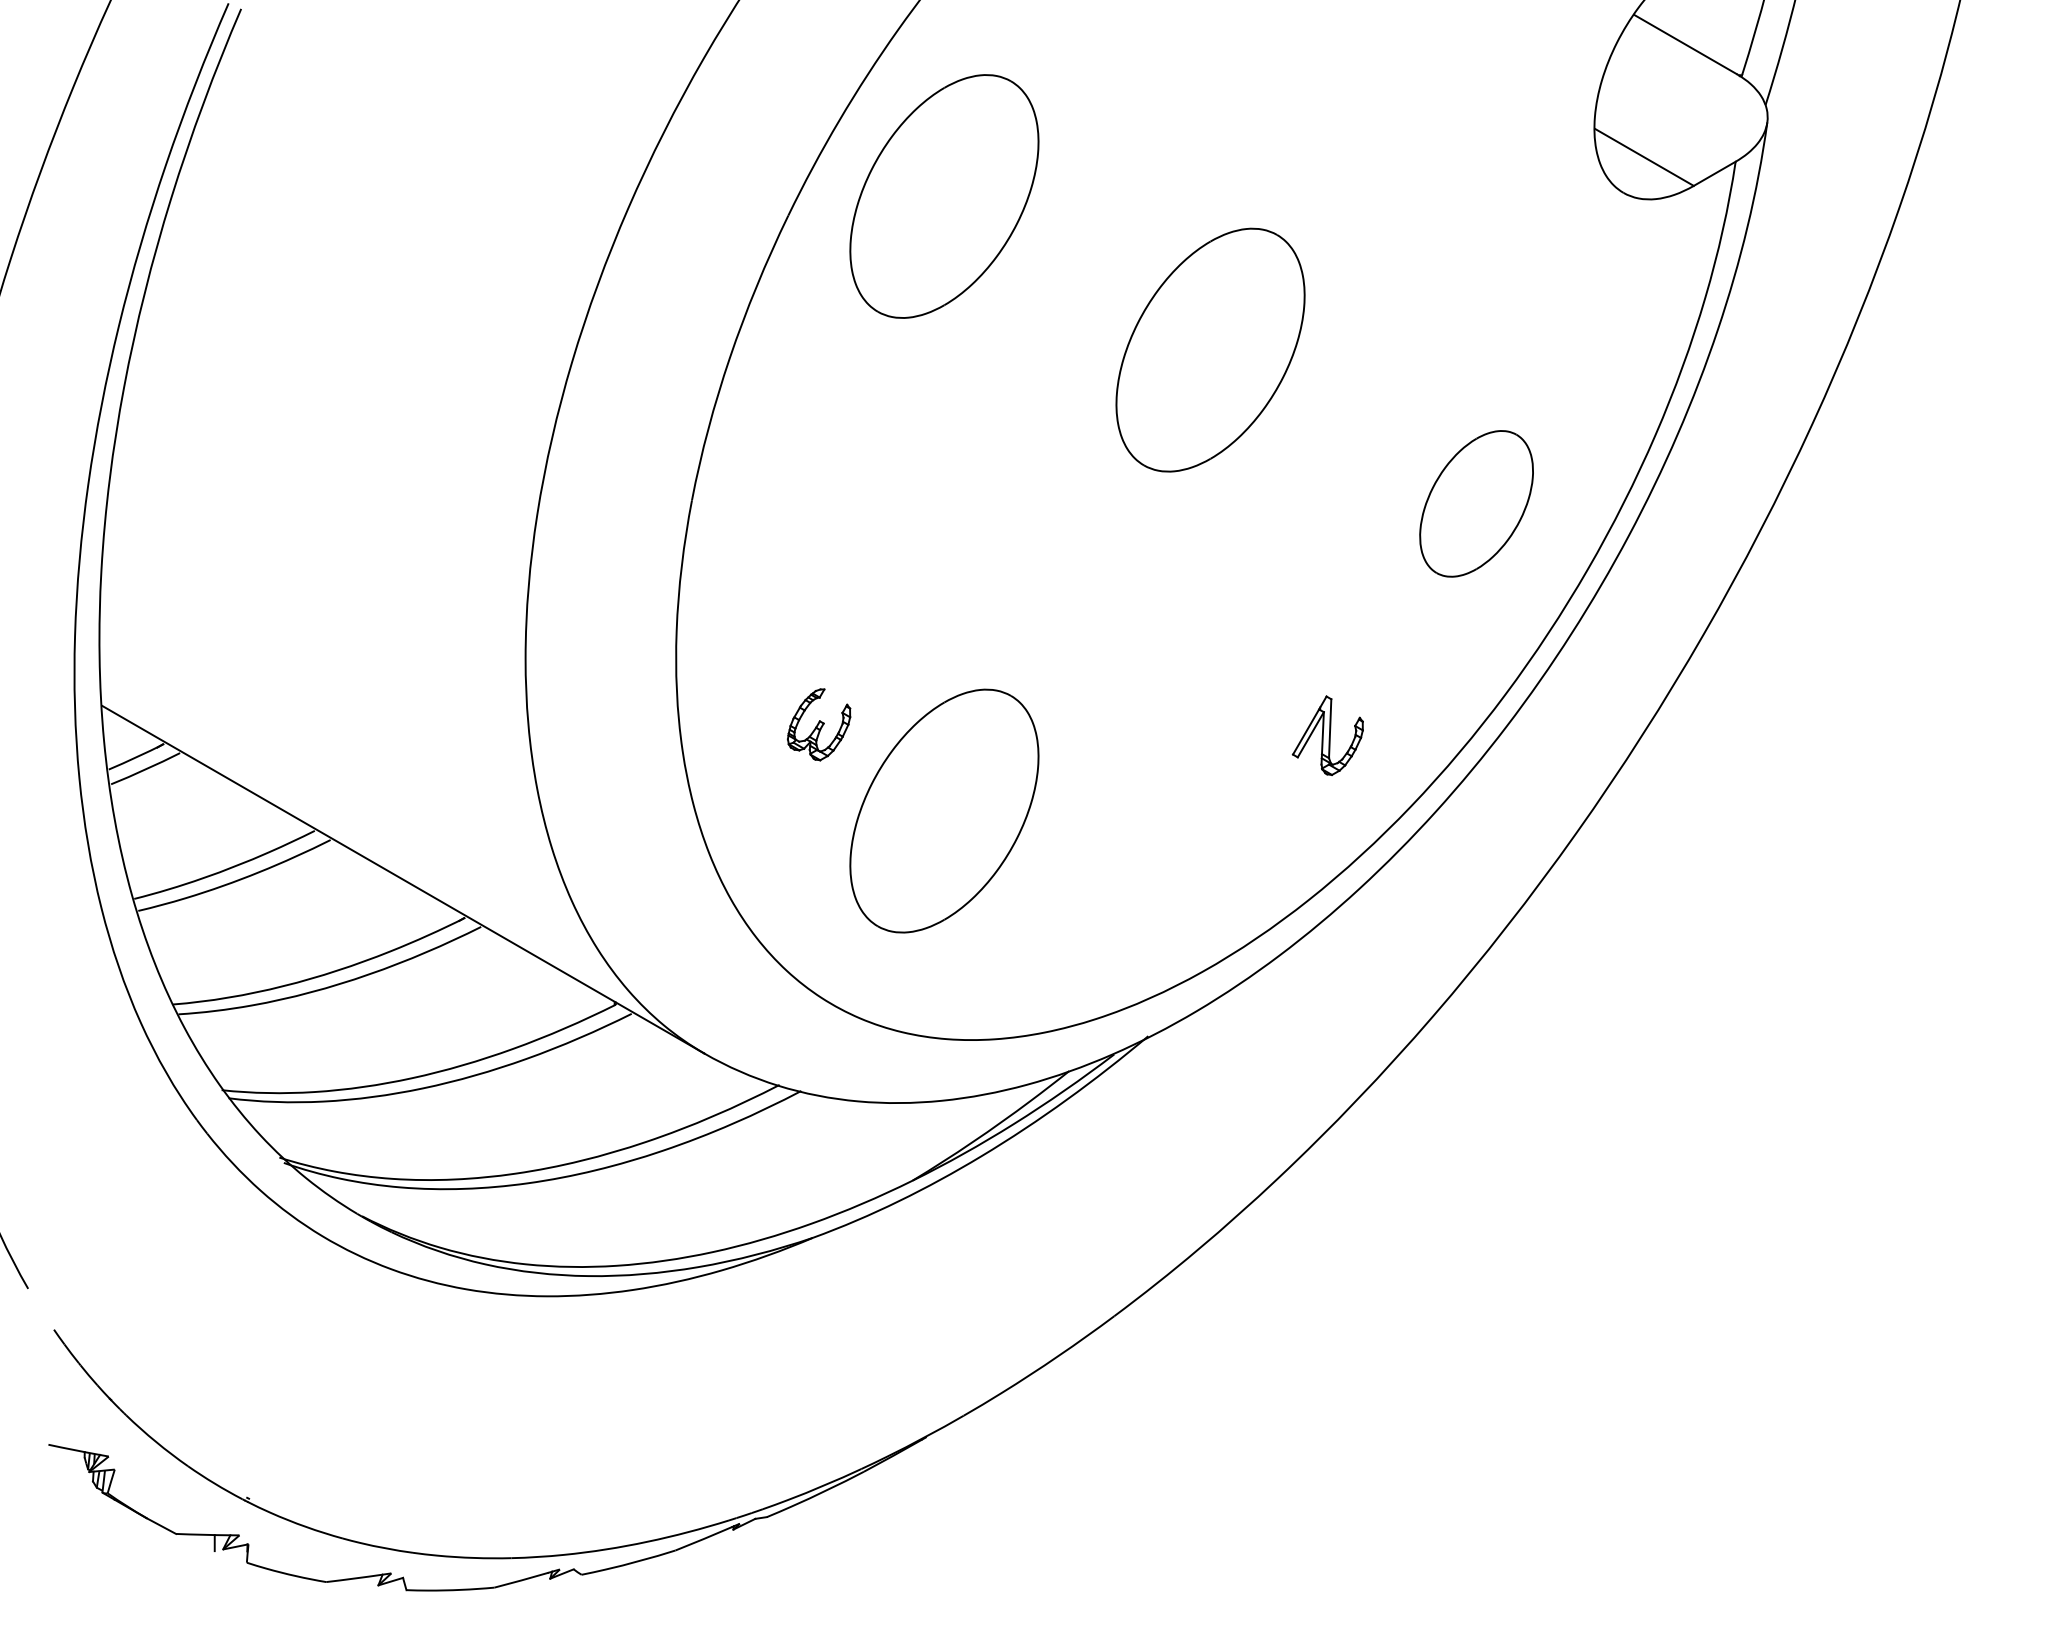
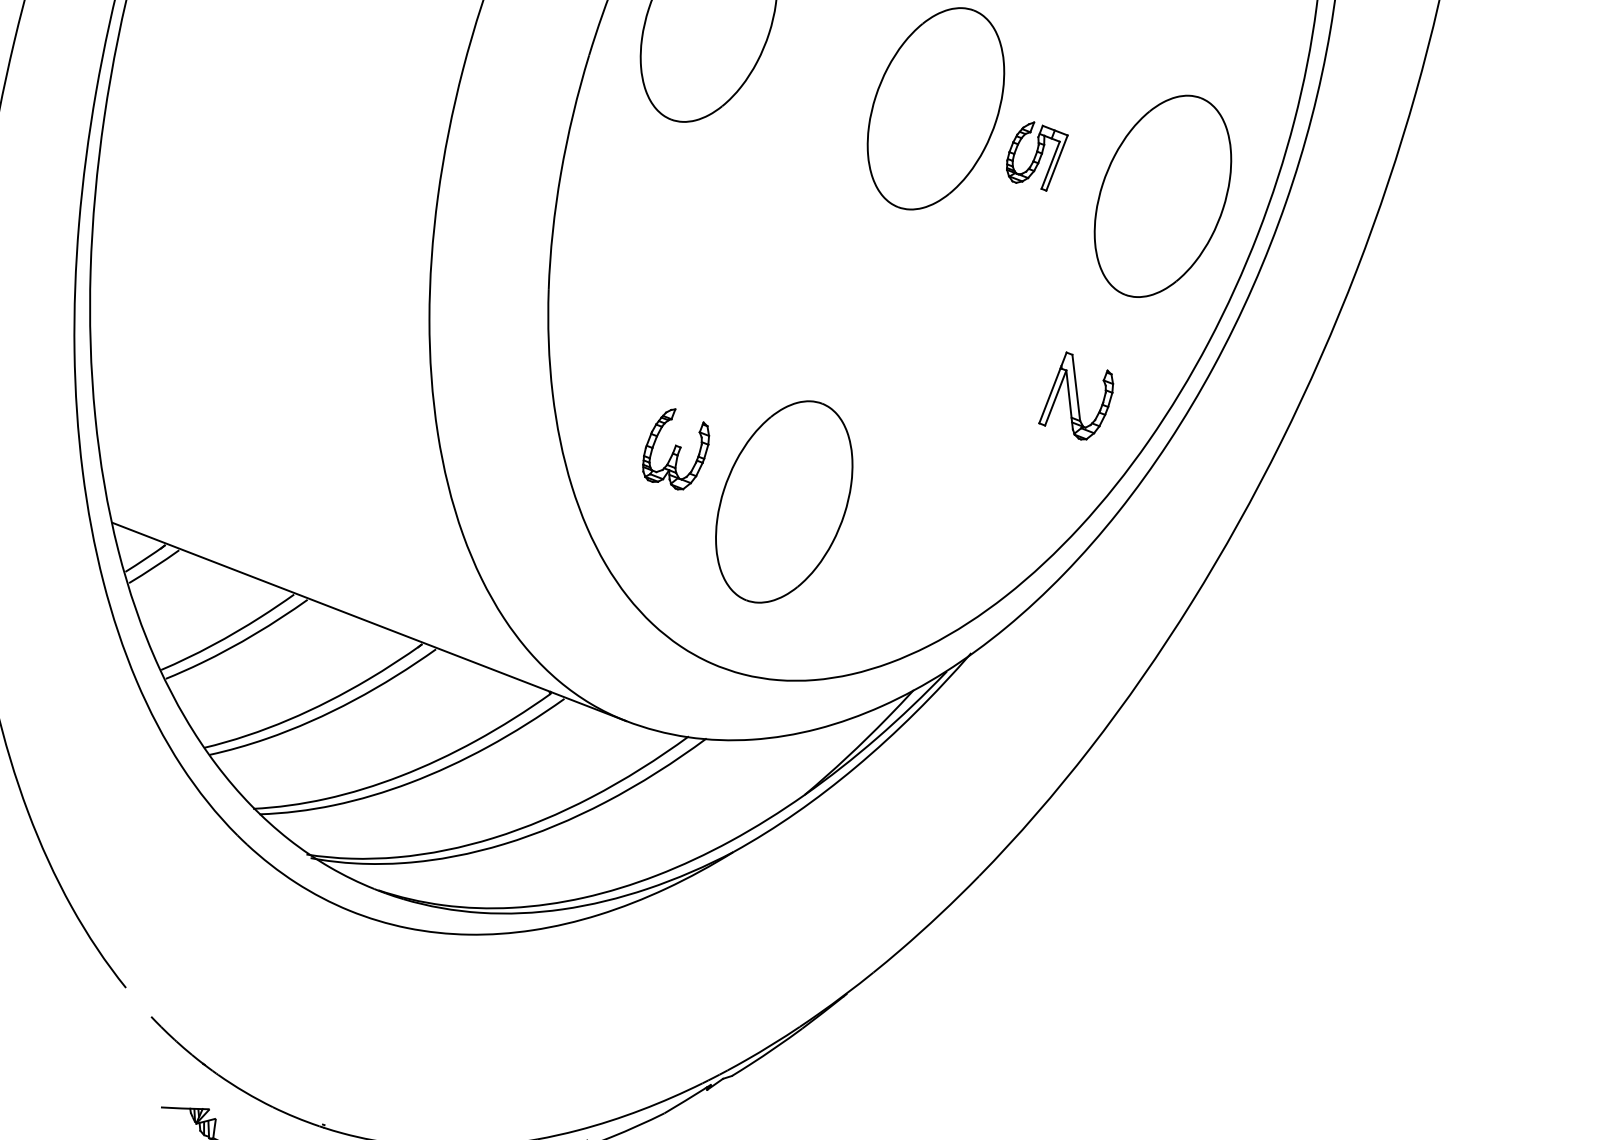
part: (1328, 429) -> (1037, 156), added
part: (1476, 503) -> (1162, 196), size x1.67
part: (818, 724) -> (675, 449), size x1.43
part: (1327, 735) -> (1074, 395), size x1.43

